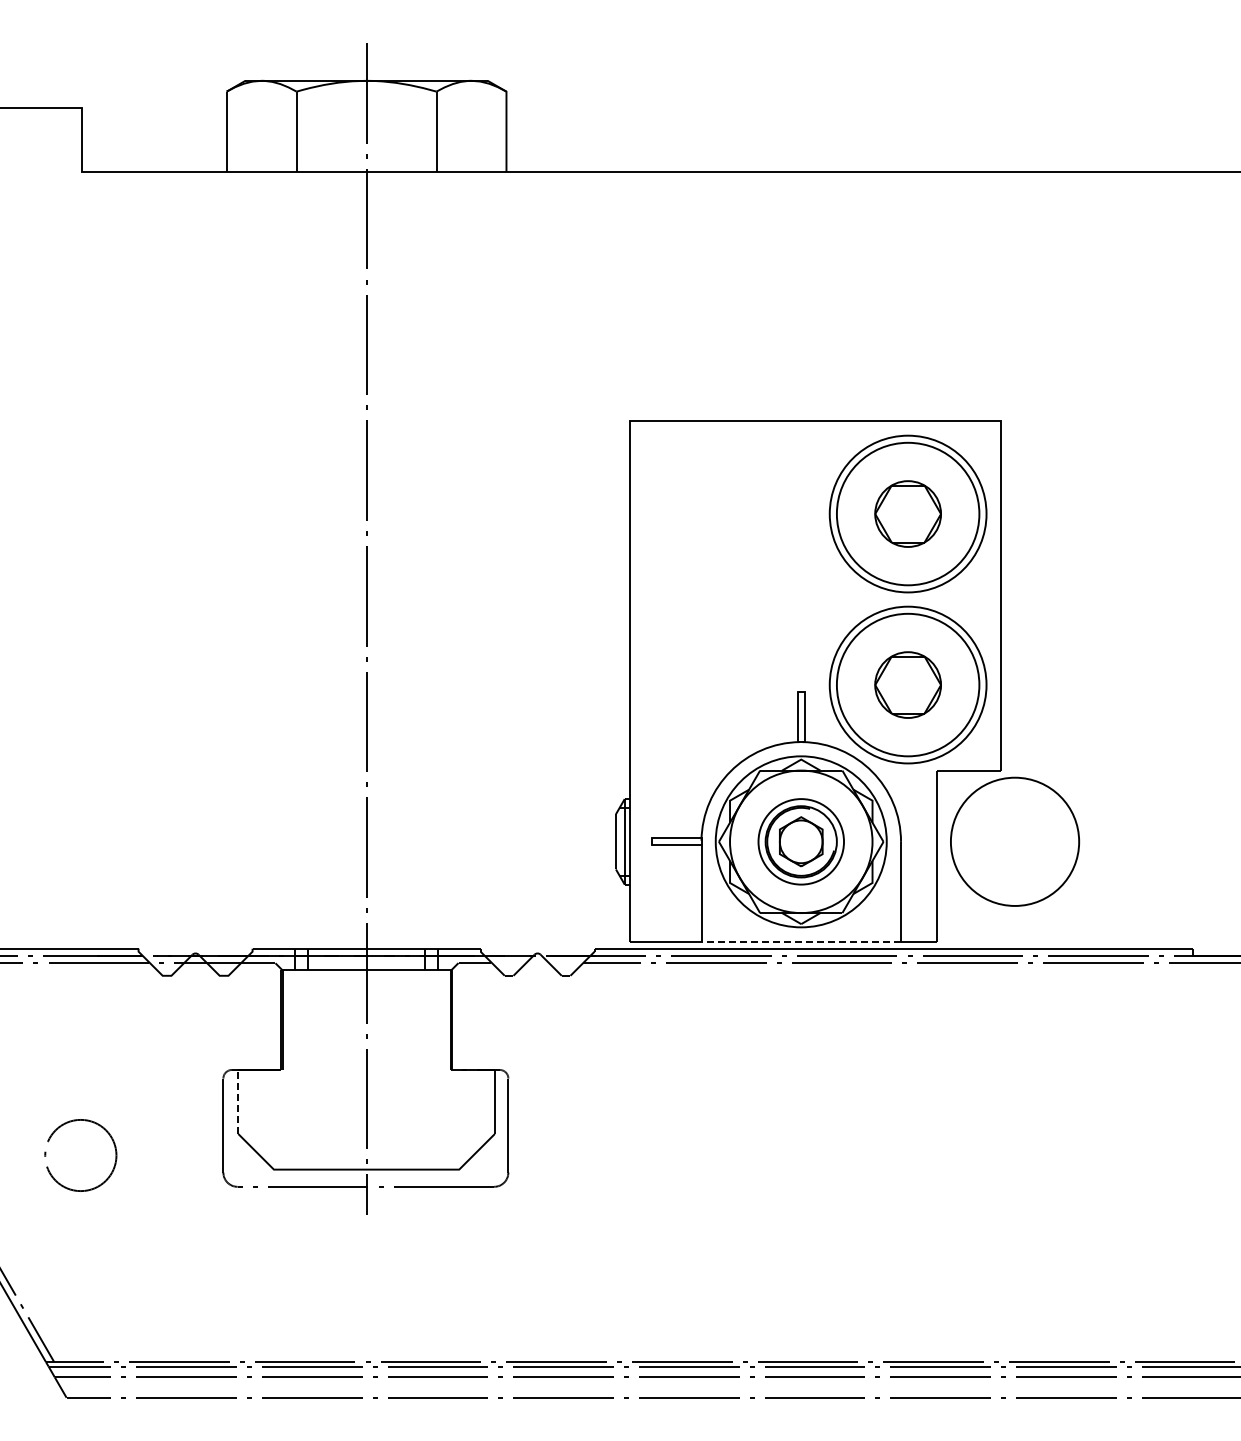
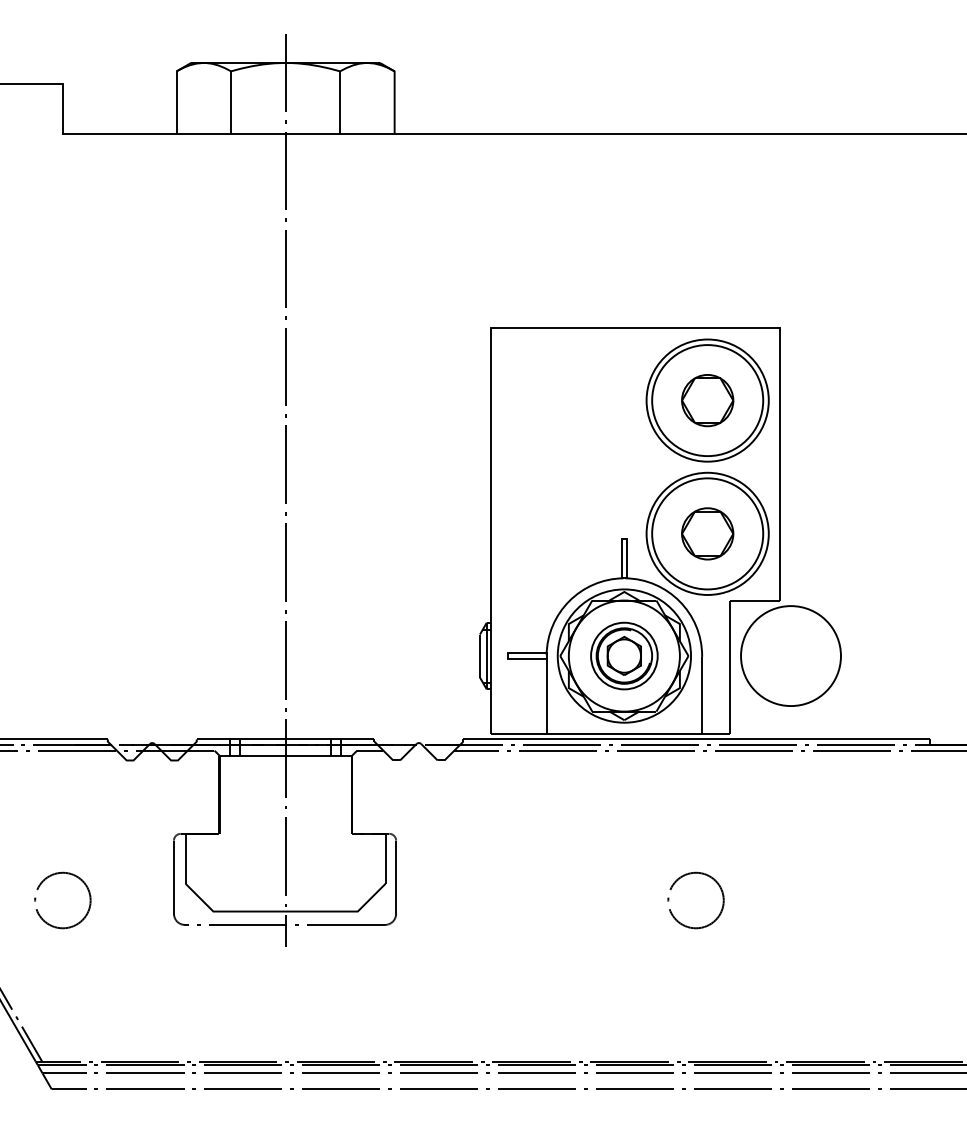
line: (801, 941) -> (624, 733), dashed -> solid
line: (238, 1101) -> (185, 858), dashed -> solid
part: (864, 1136) -> (673, 885), added

